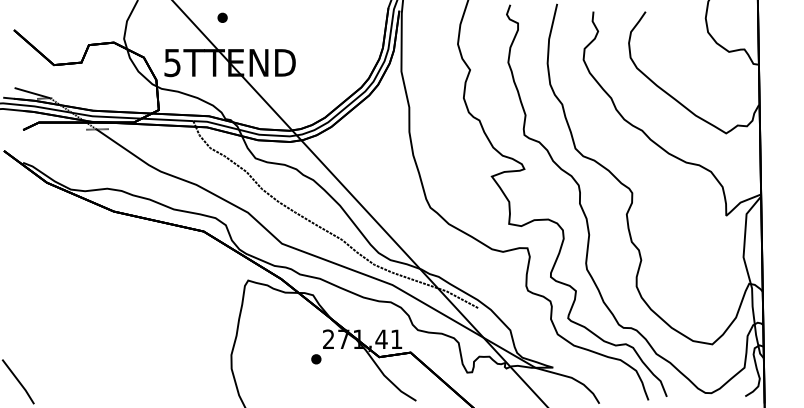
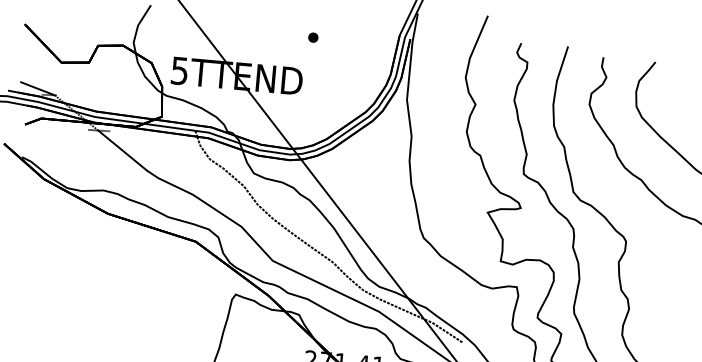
part: (222, 17) -> (313, 37), moved

